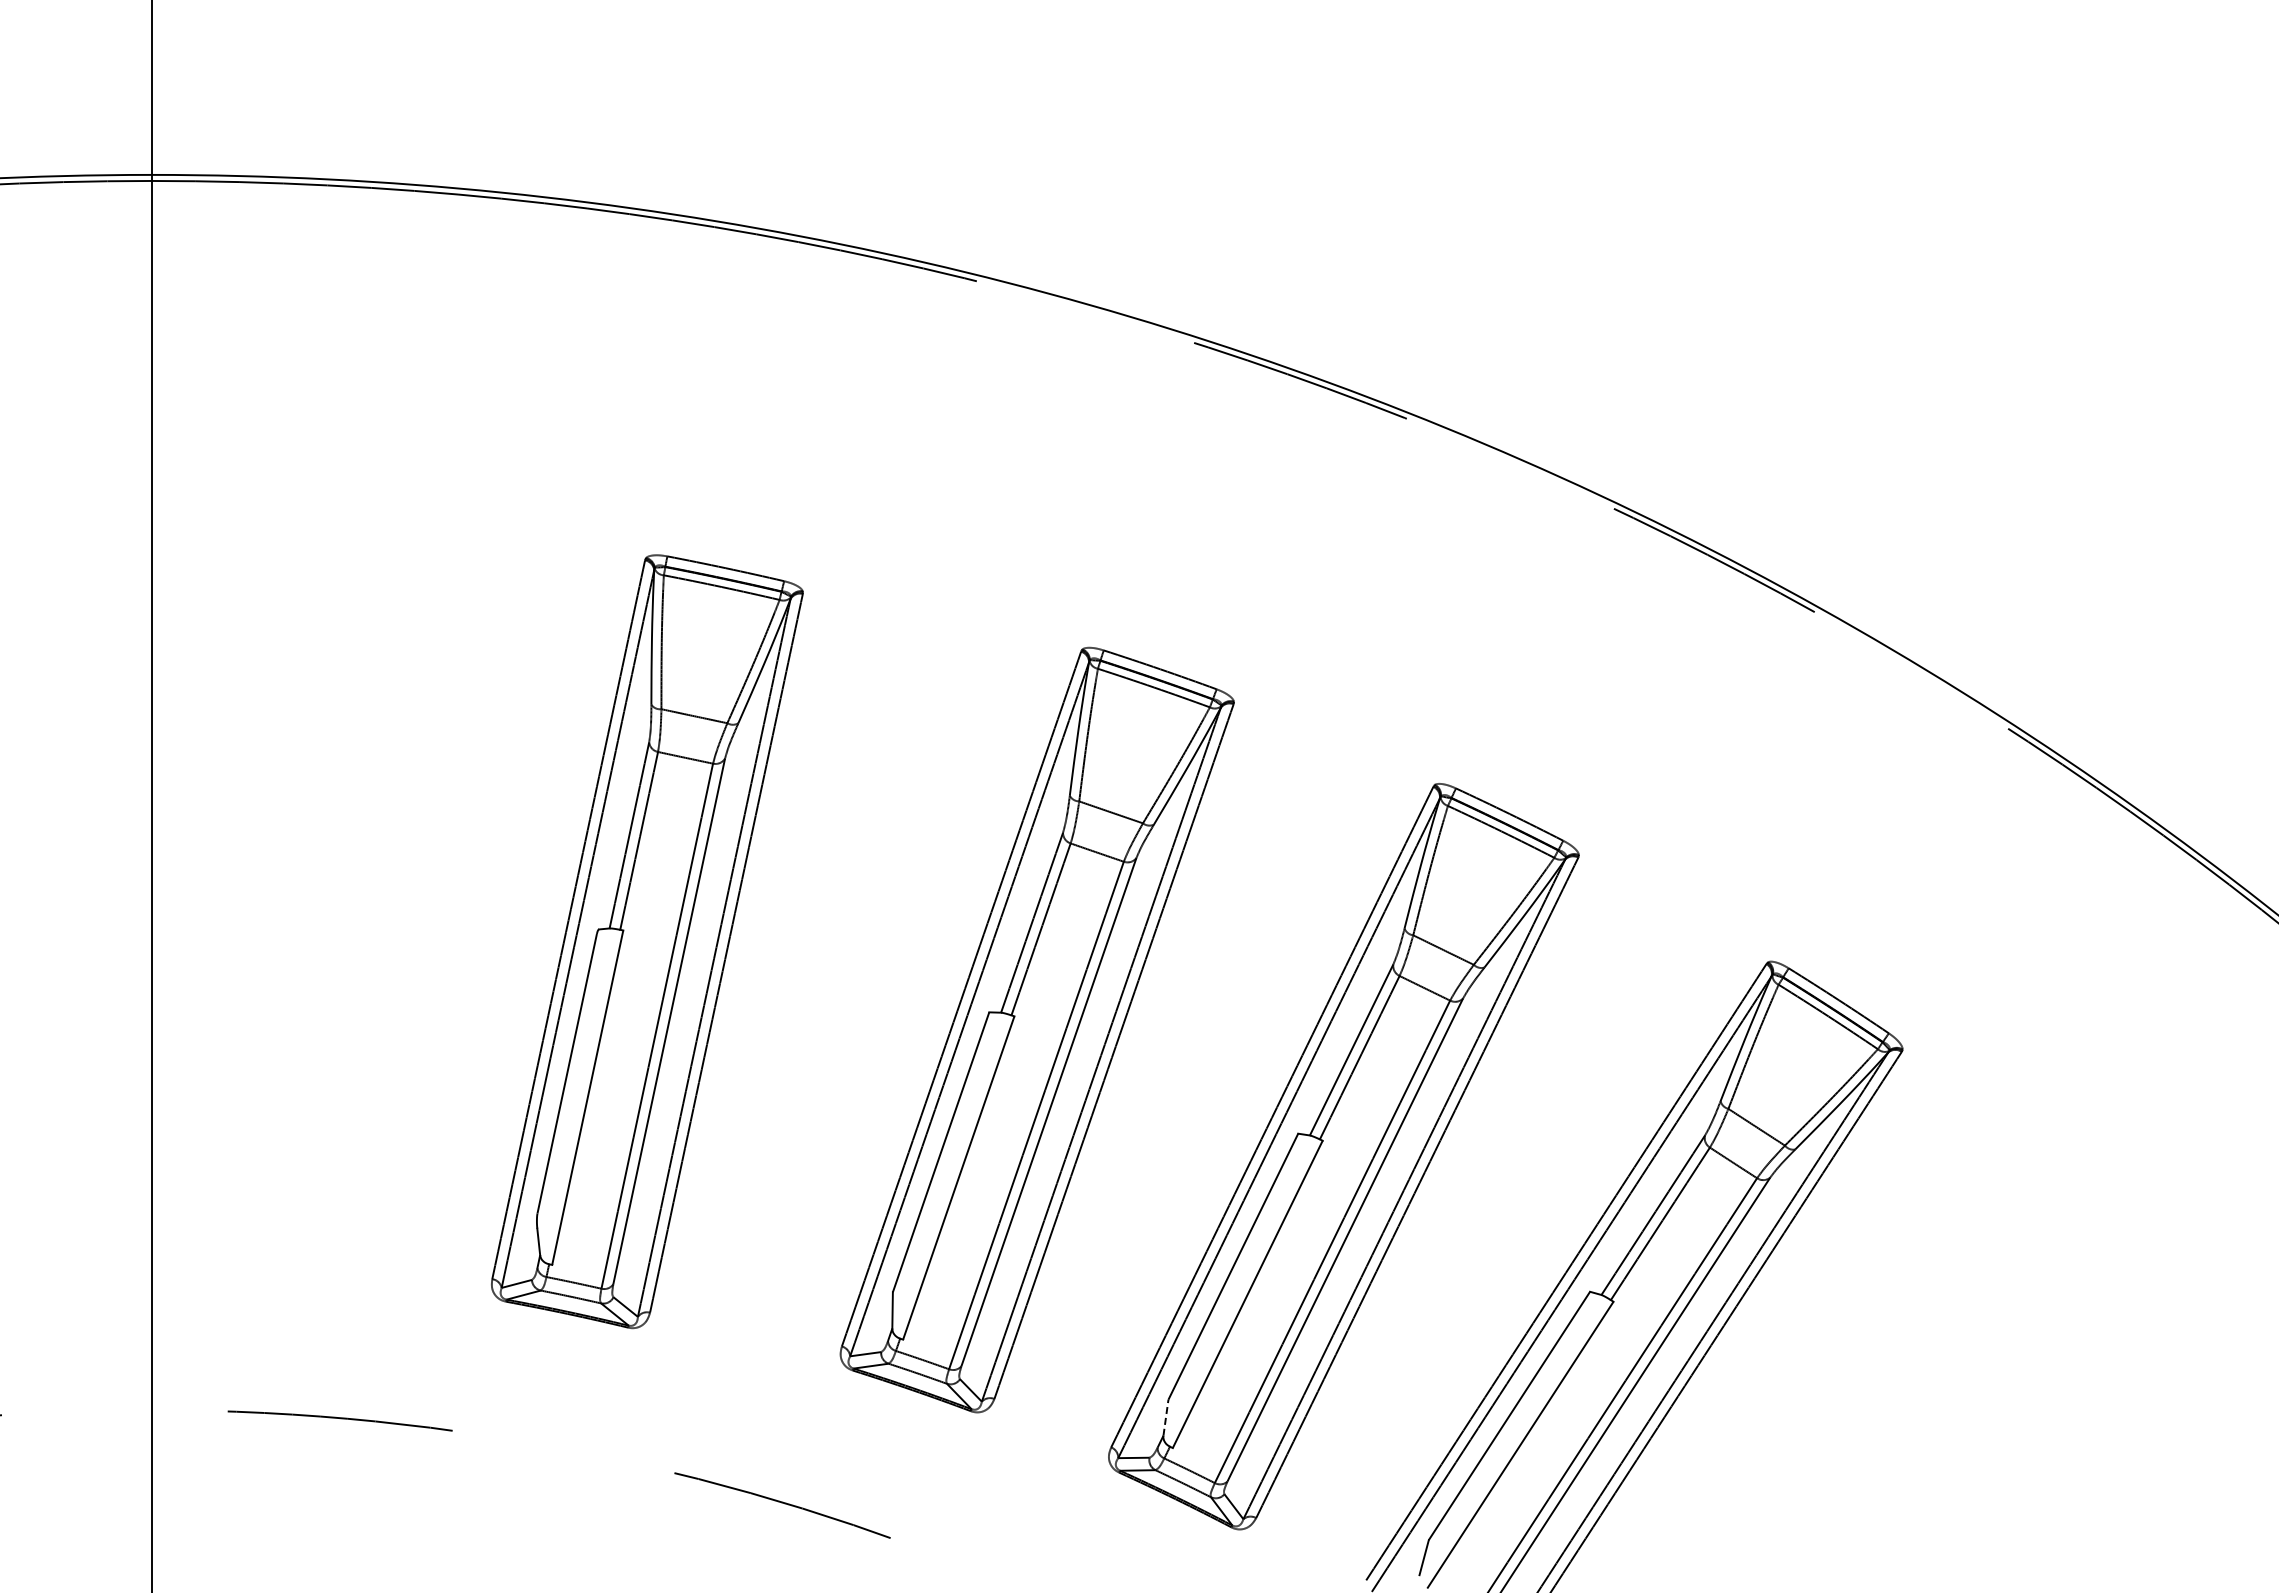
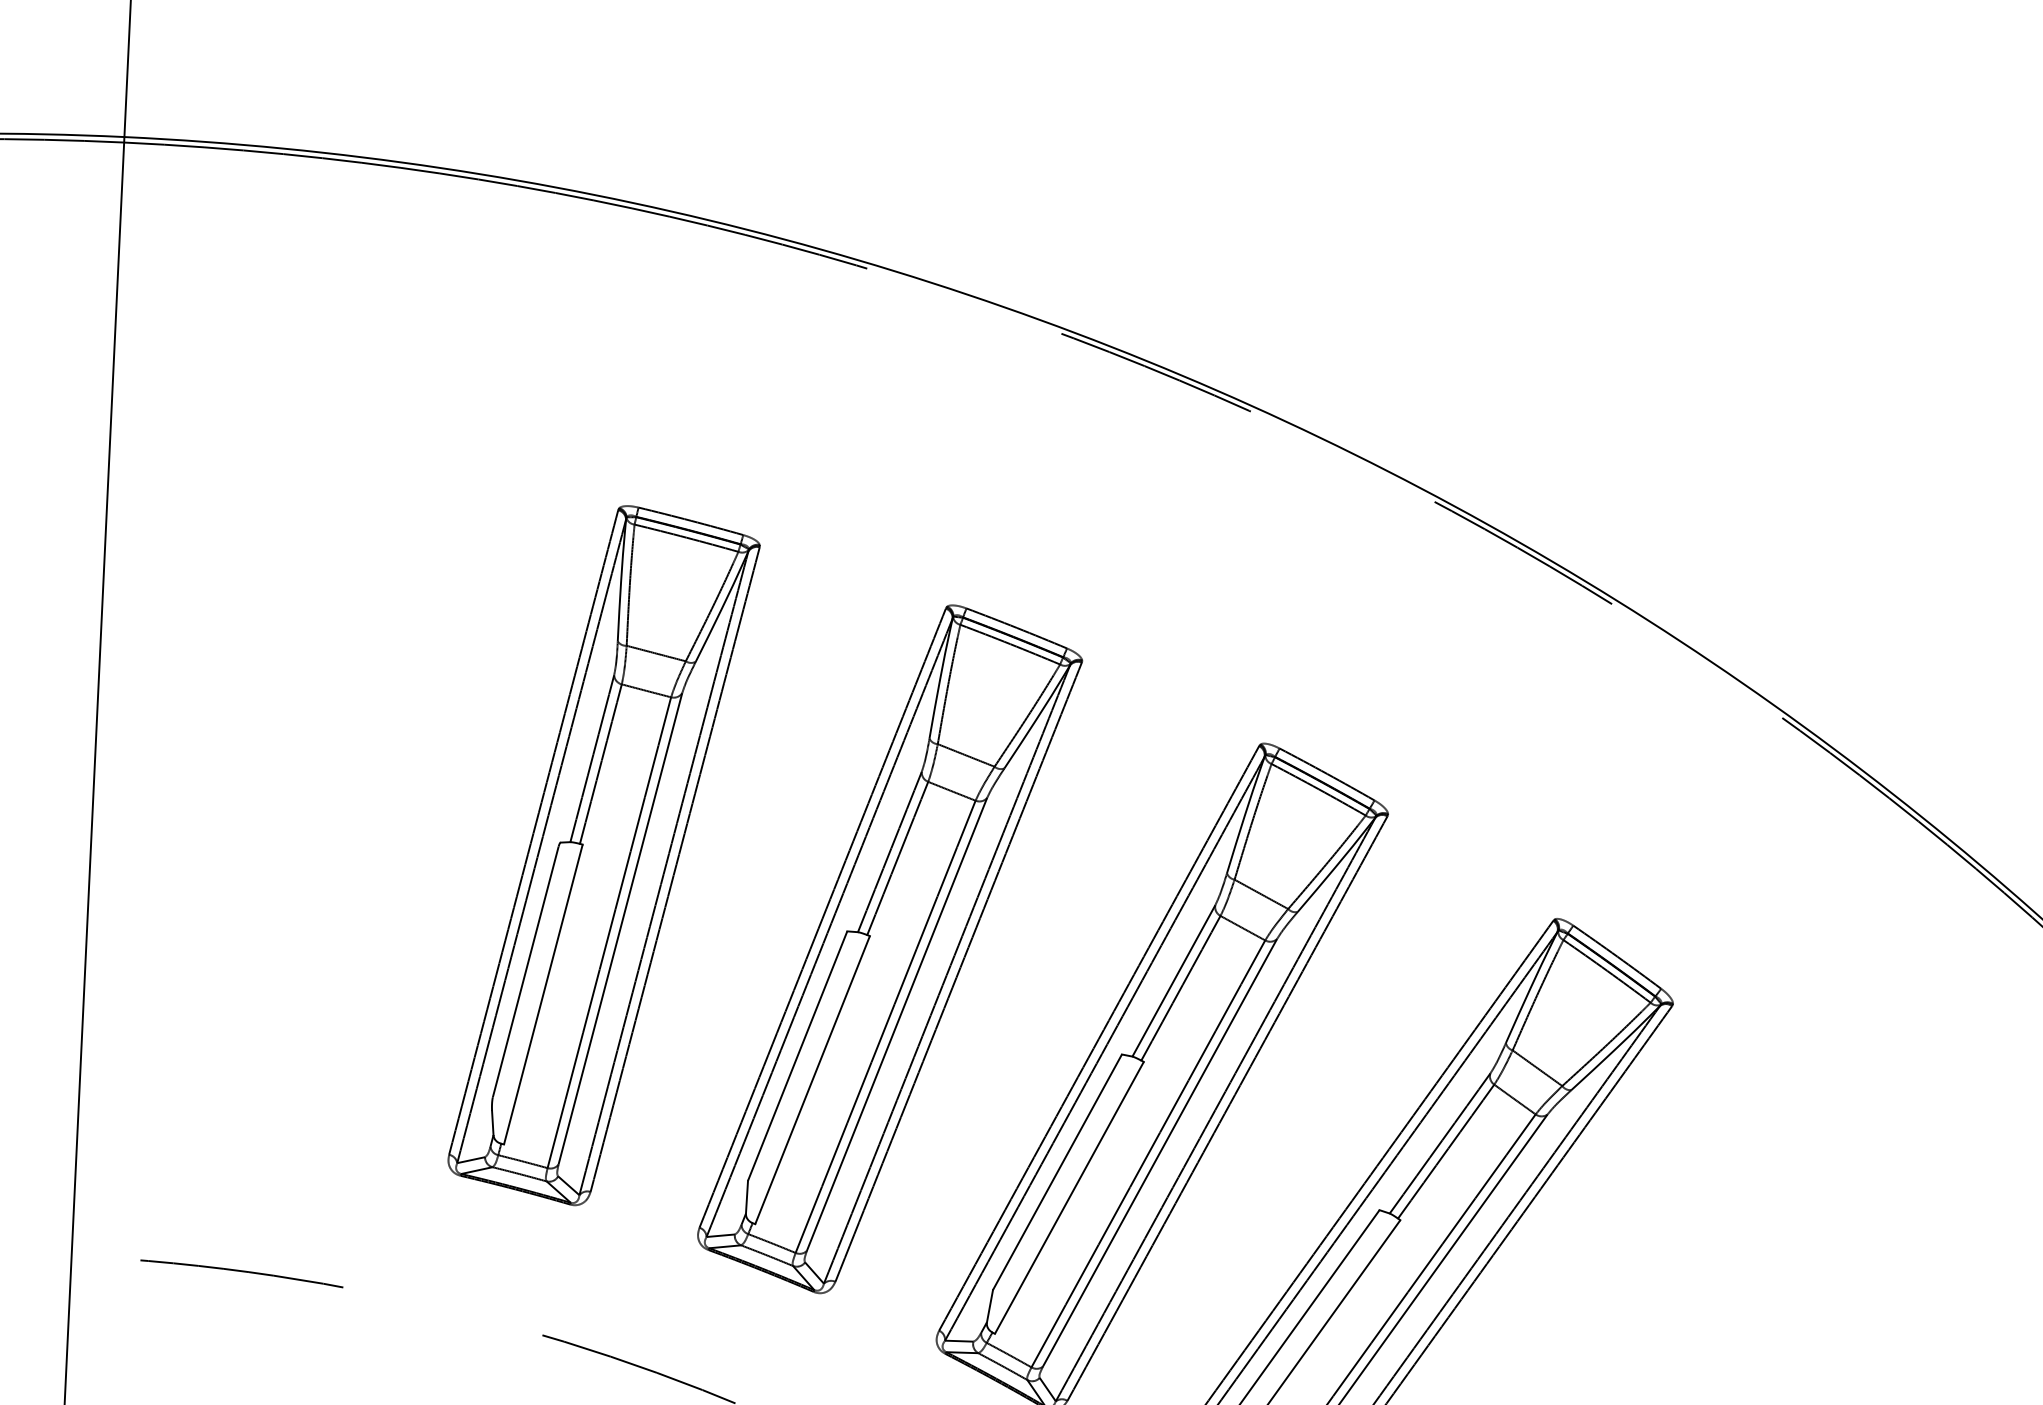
part: (647, 941) -> (604, 855), moved
line: (1166, 1417) -> (990, 1305), dashed -> solid

